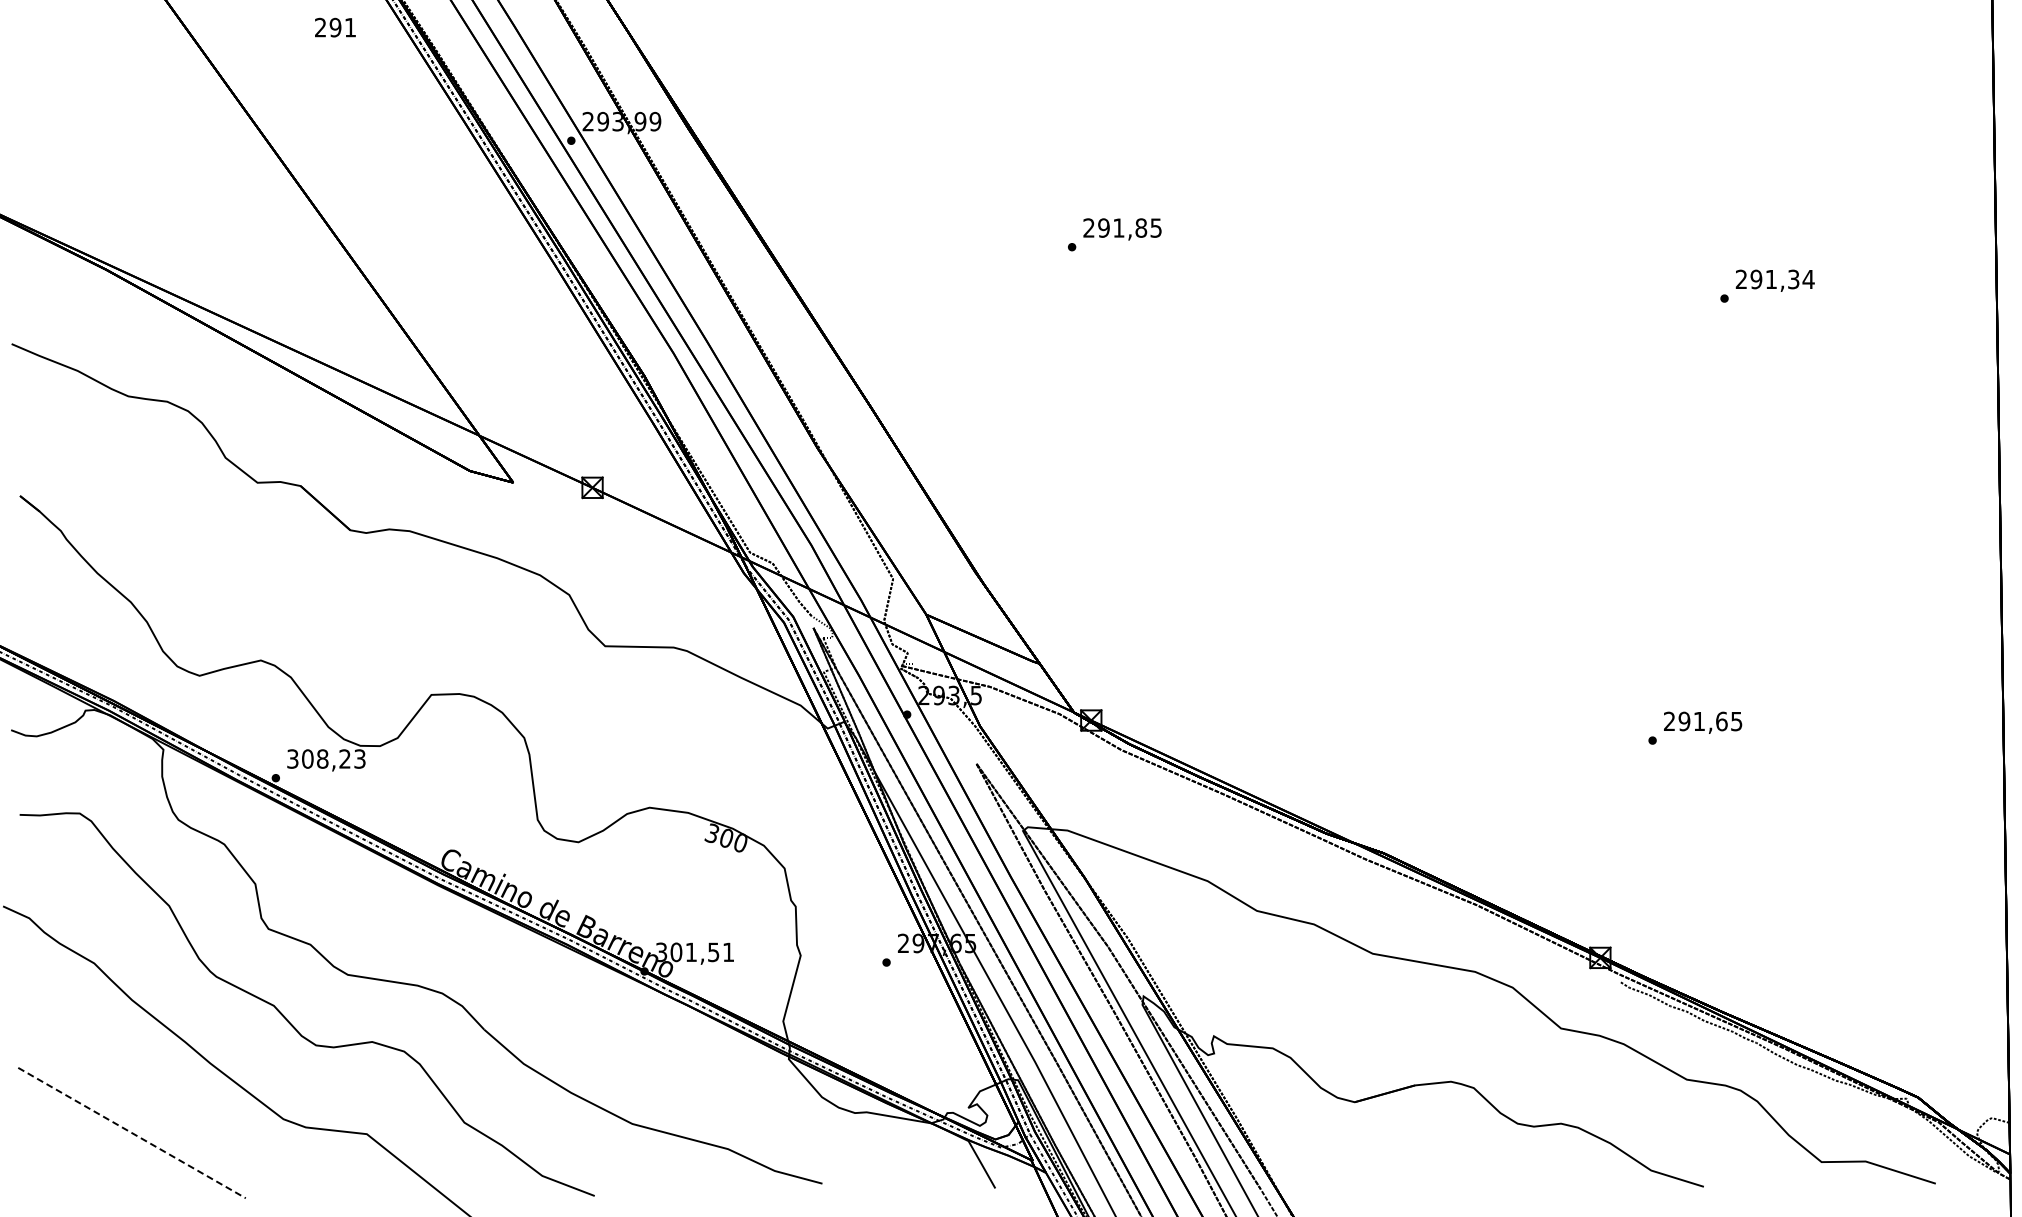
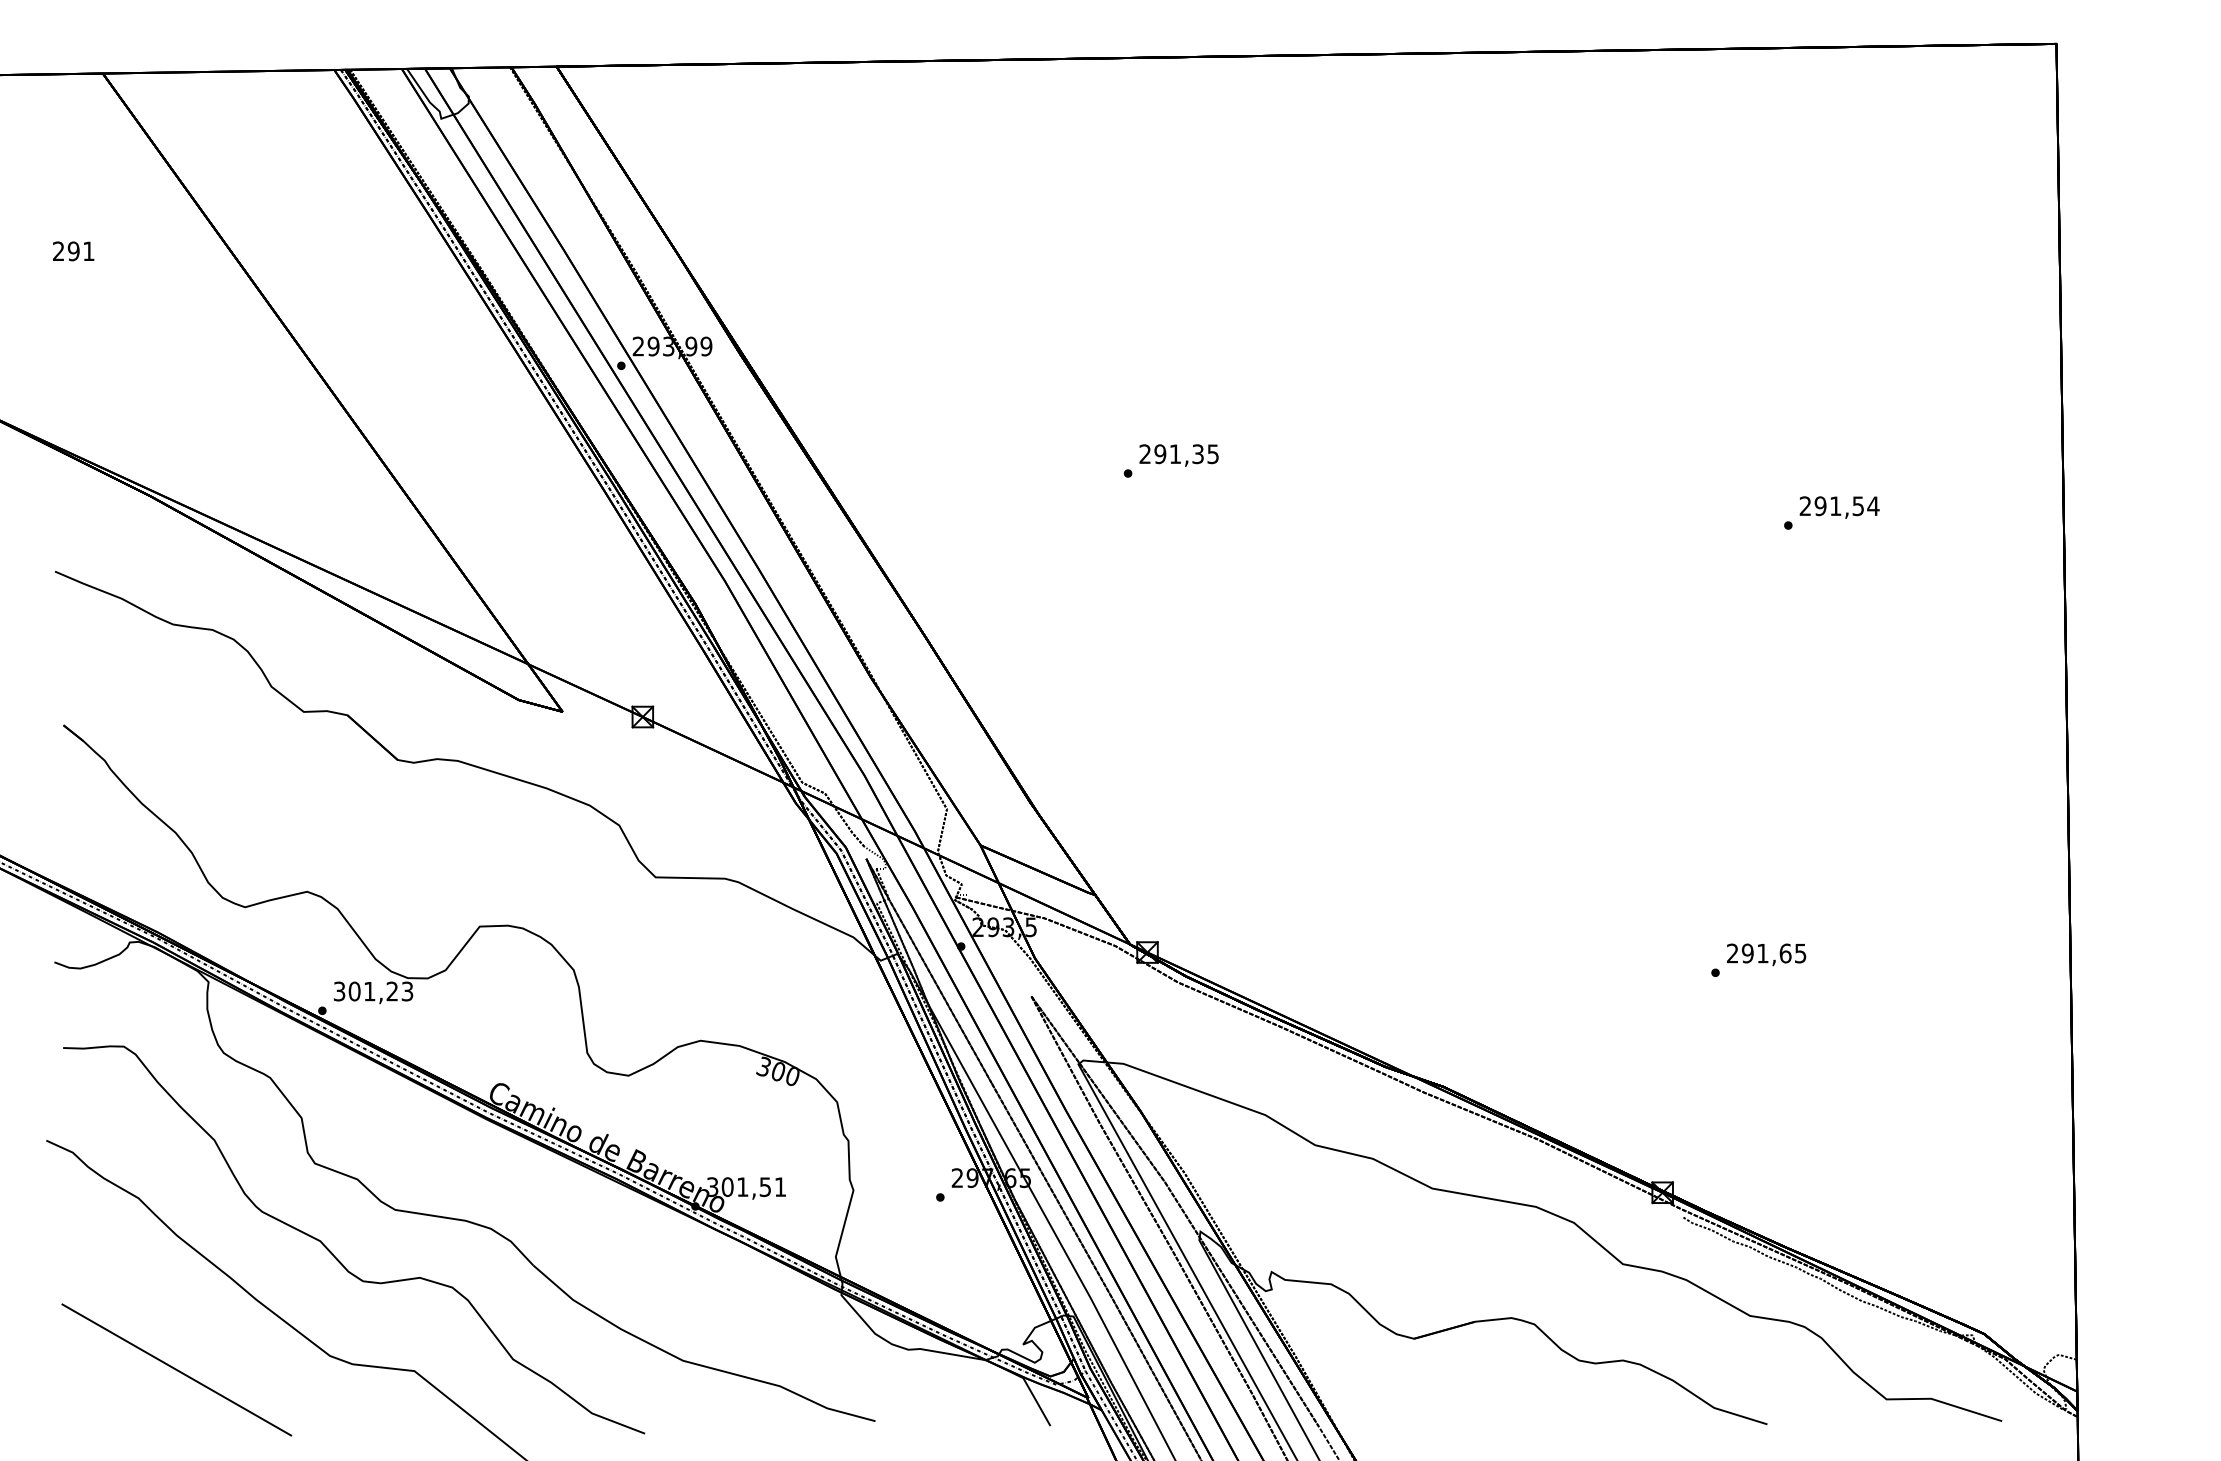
text: (335, 27) -> (73, 251), moved
text: (1140, 228) -> (1197, 454), 291,85 -> 291,35
text: (1793, 278) -> (1858, 505), 291,34 -> 291,54
text: (322, 759) -> (369, 991), 308,23 -> 301,23
line: (131, 1133) -> (176, 1370), dashed -> solid

